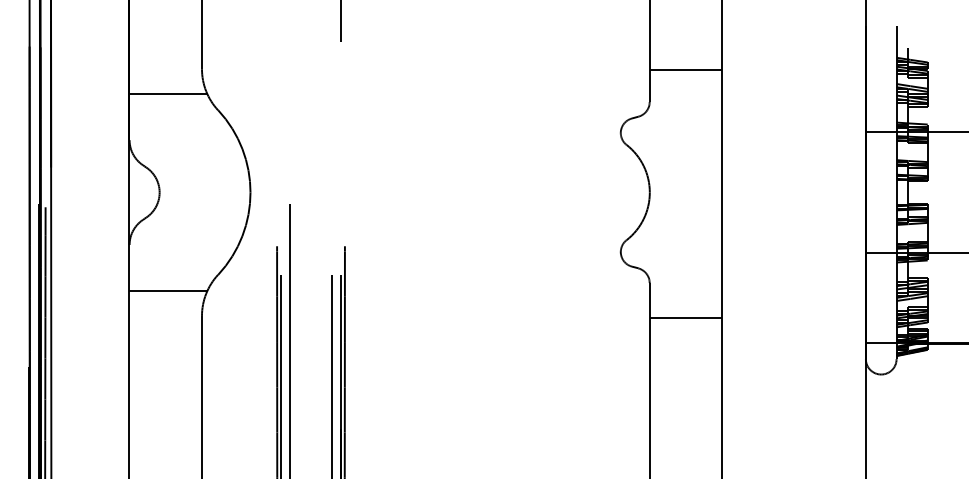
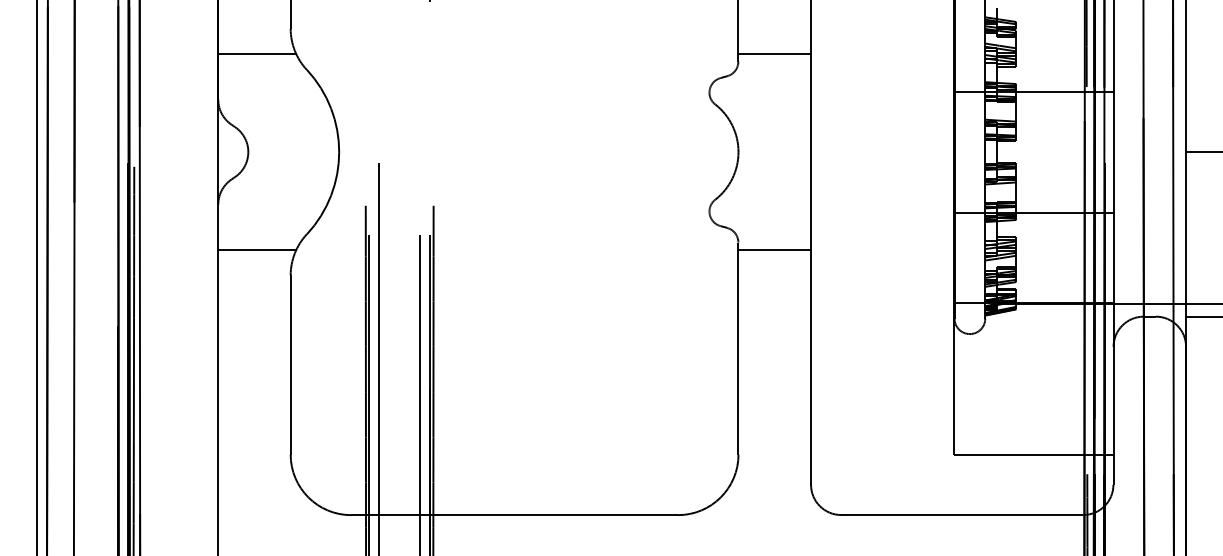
line: (685, 69) -> (774, 53), moved
line: (685, 317) -> (774, 250), moved

